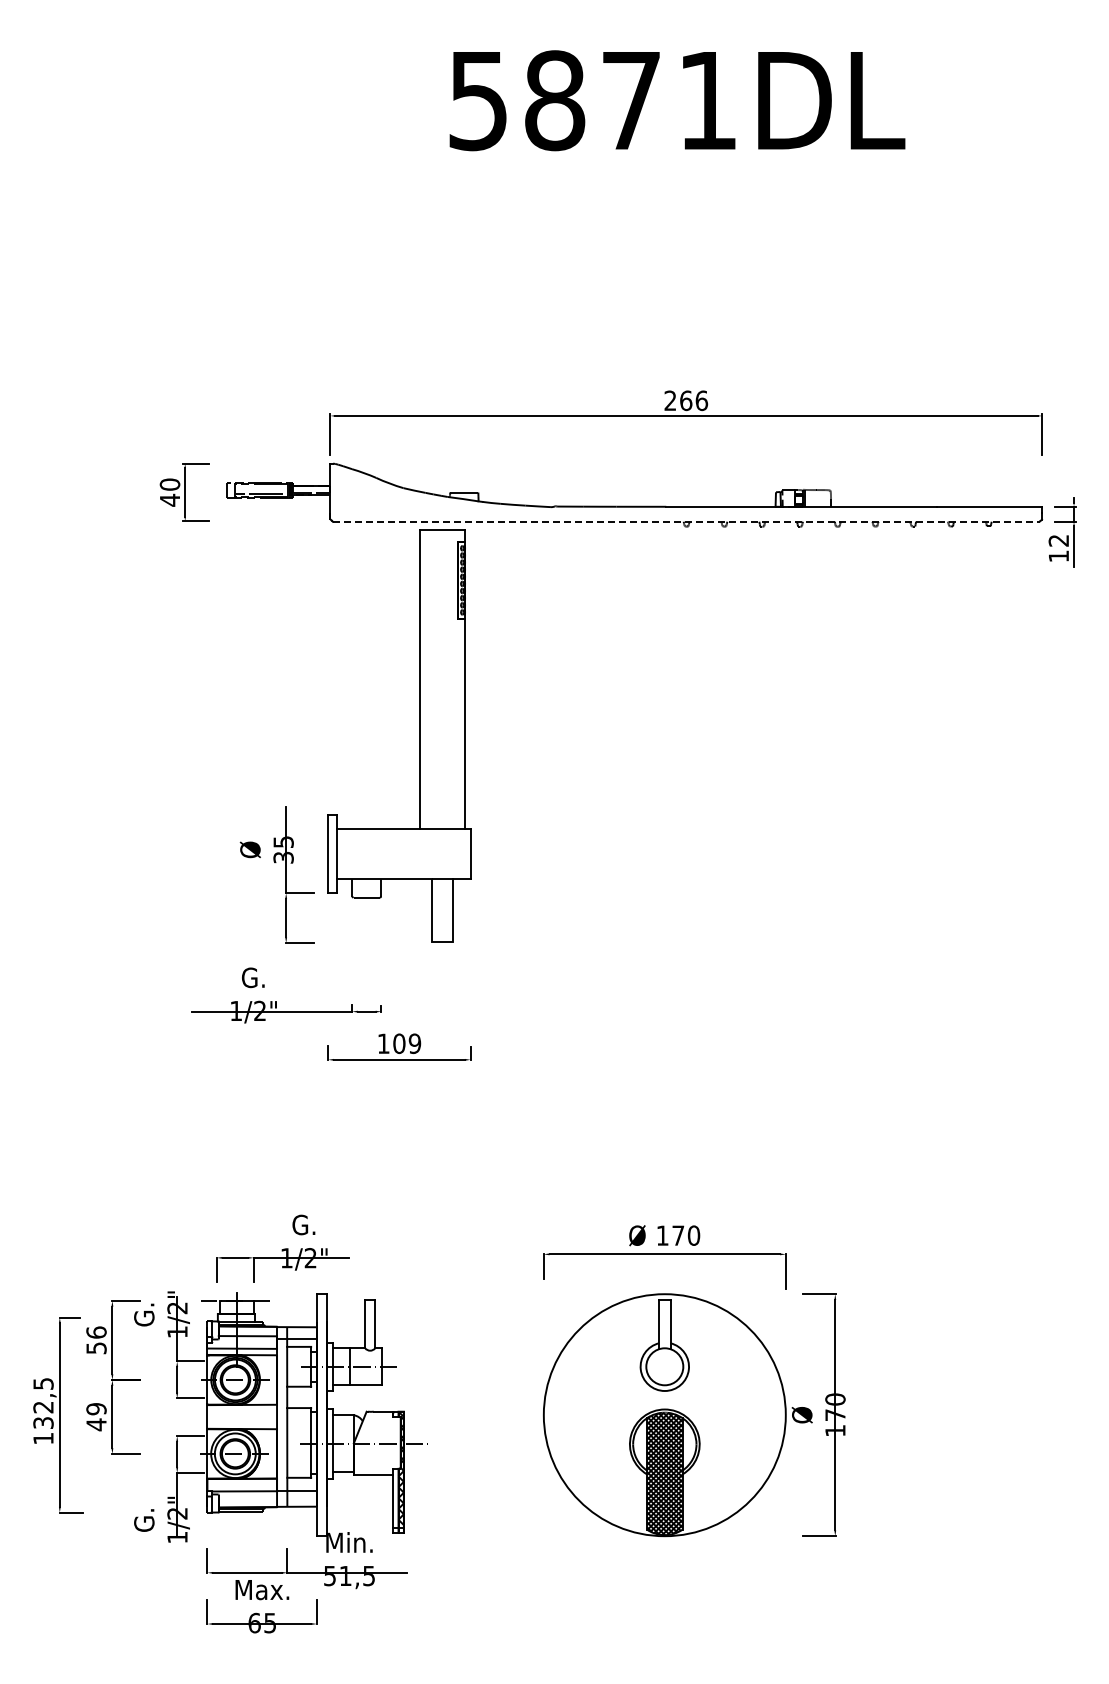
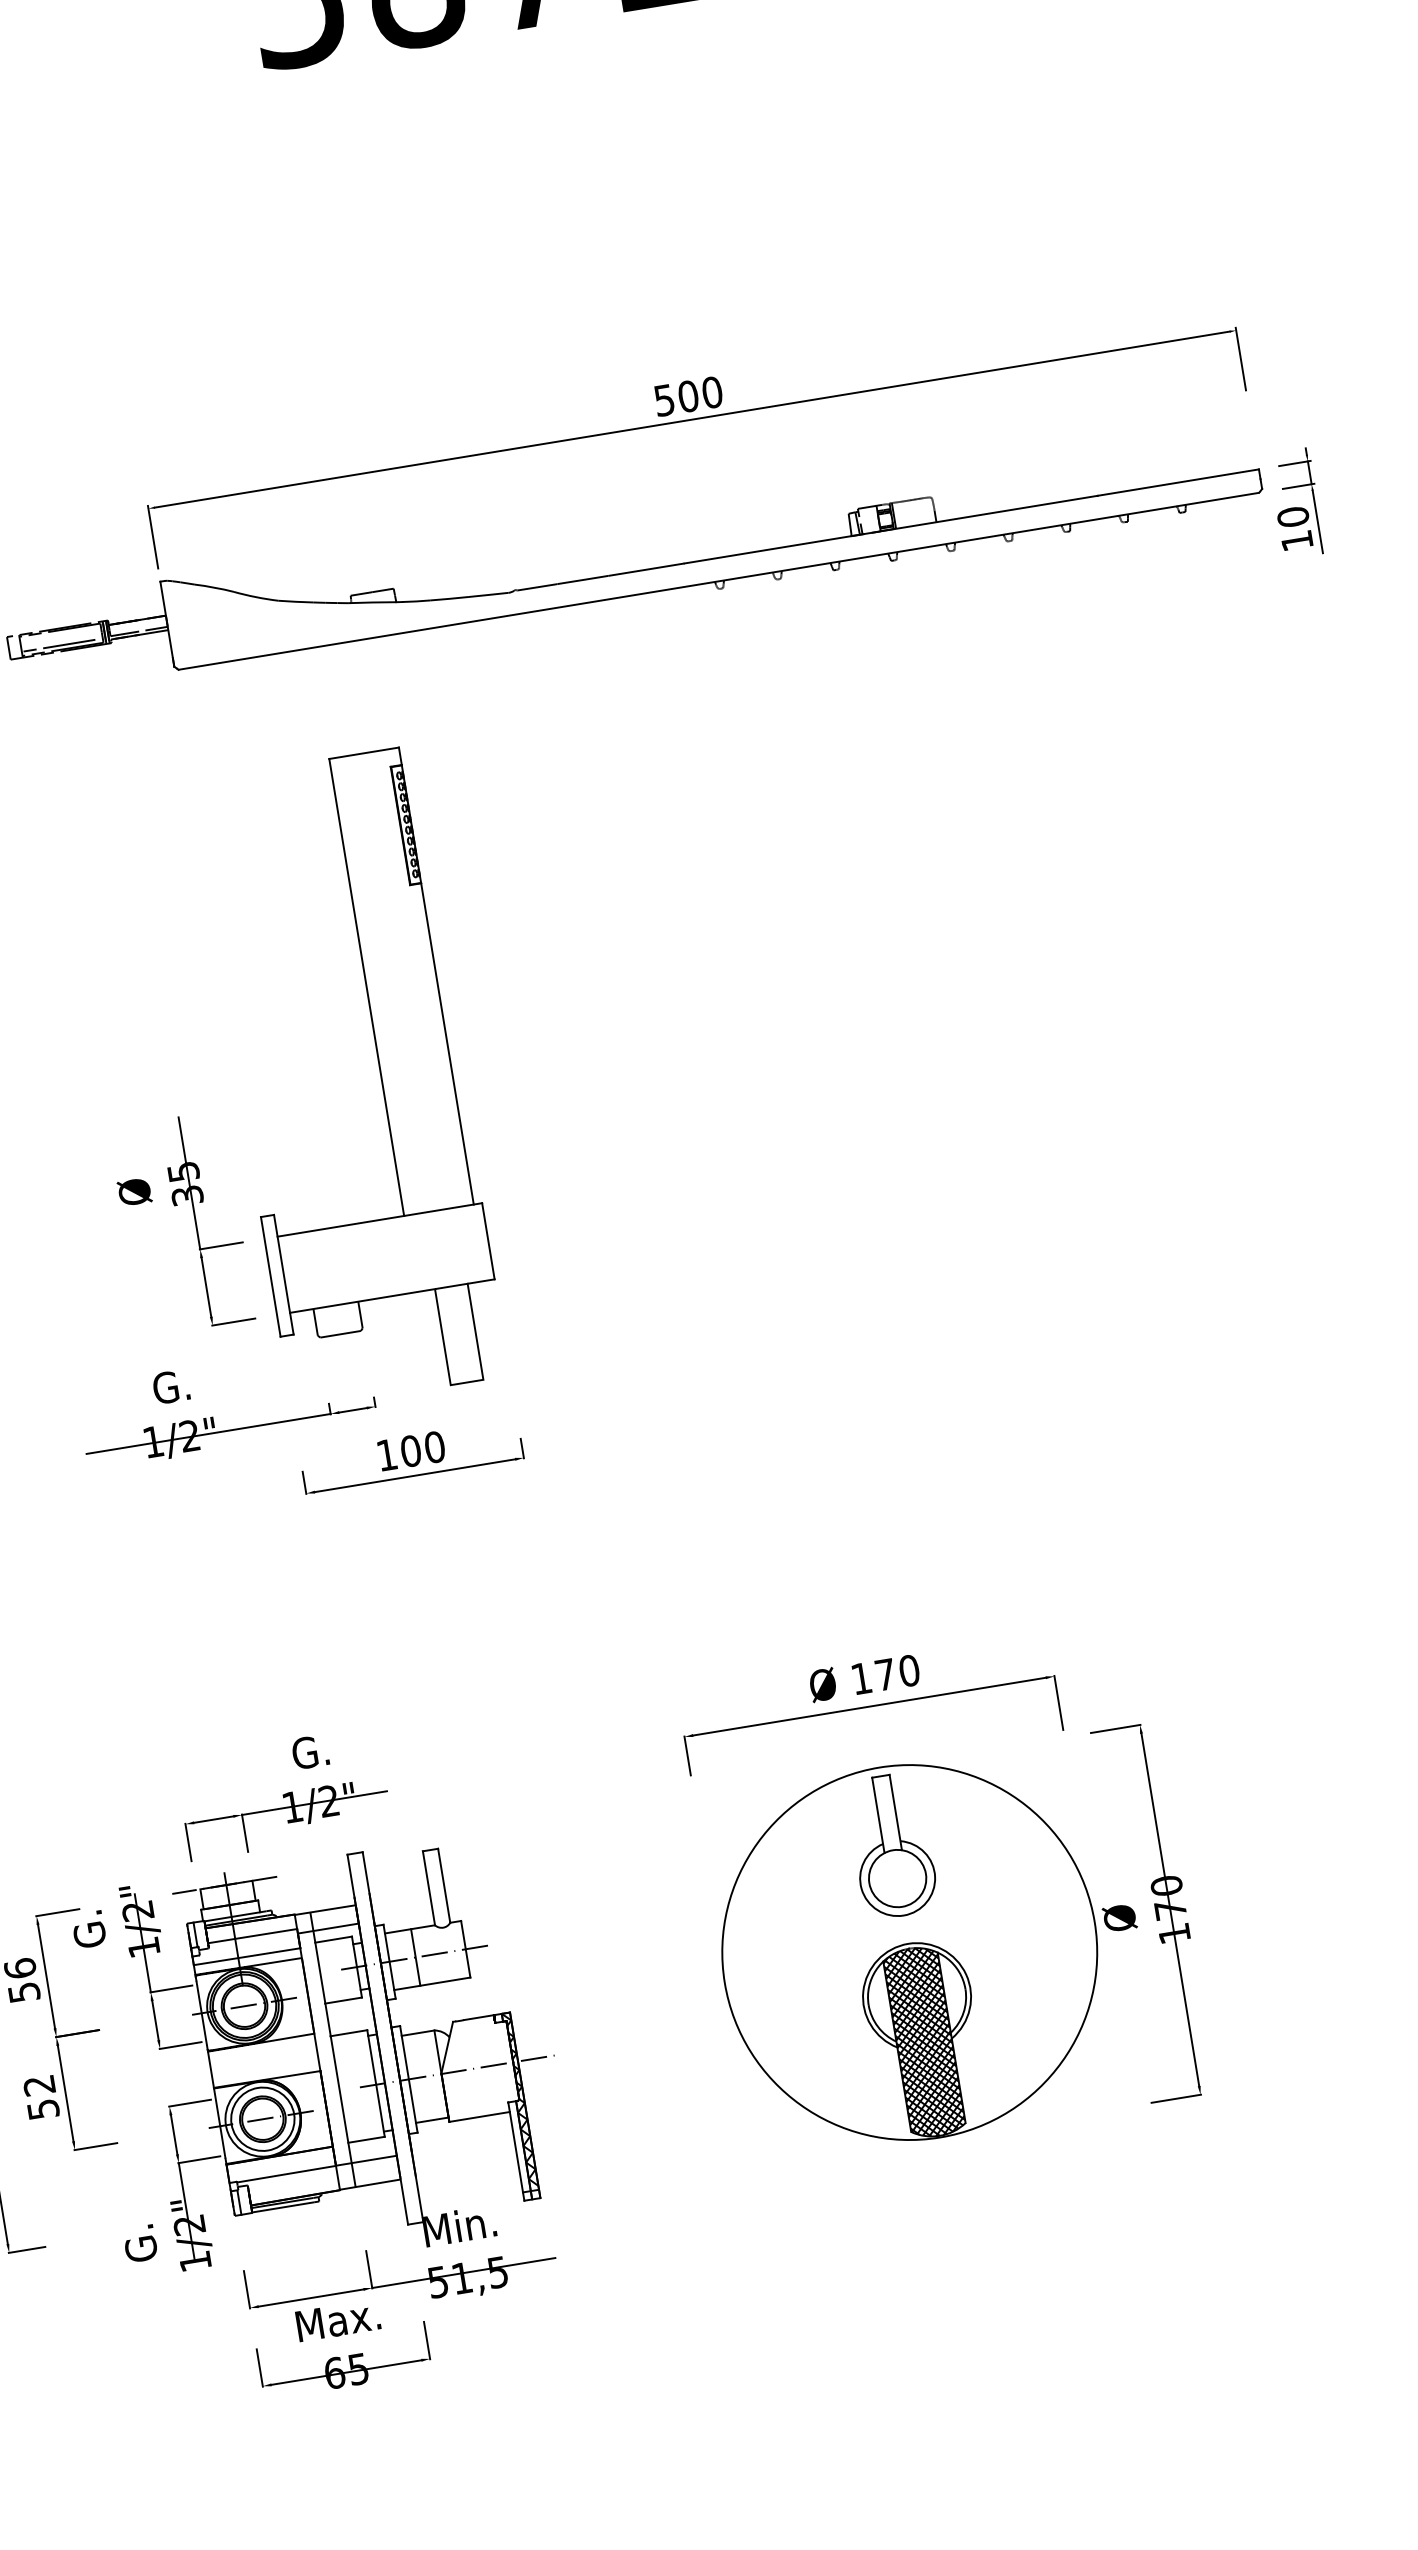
text: (686, 400) -> (688, 395), 266 -> 500
line: (686, 521) -> (719, 580), dashed -> solid
text: (1058, 540) -> (1292, 516), 12 -> 10
part: (419, 735) -> (380, 1072), moved
text: (414, 1043) -> (434, 1446), 109 -> 100
text: (96, 1417) -> (41, 2098), 49 -> 52

